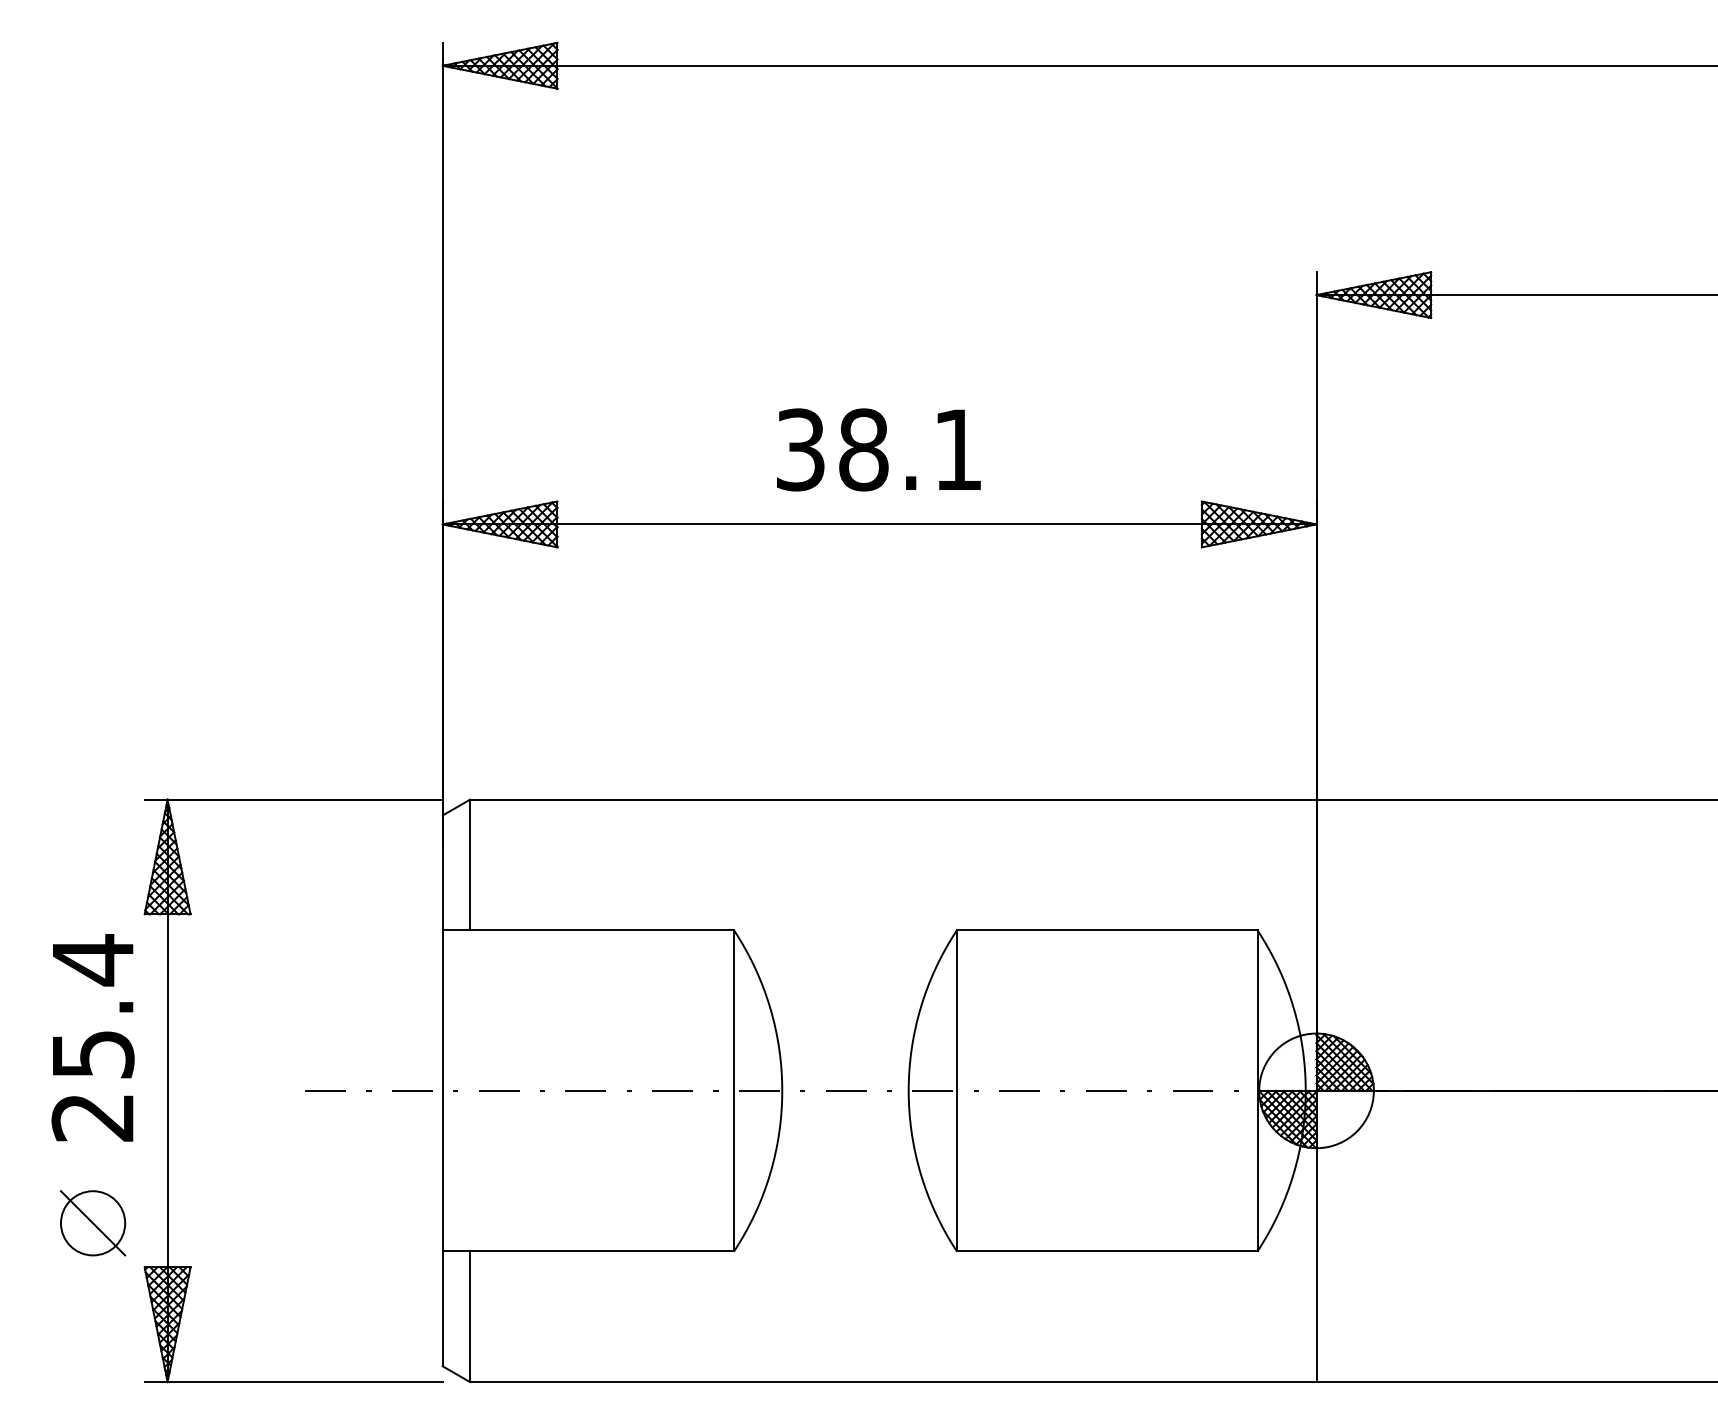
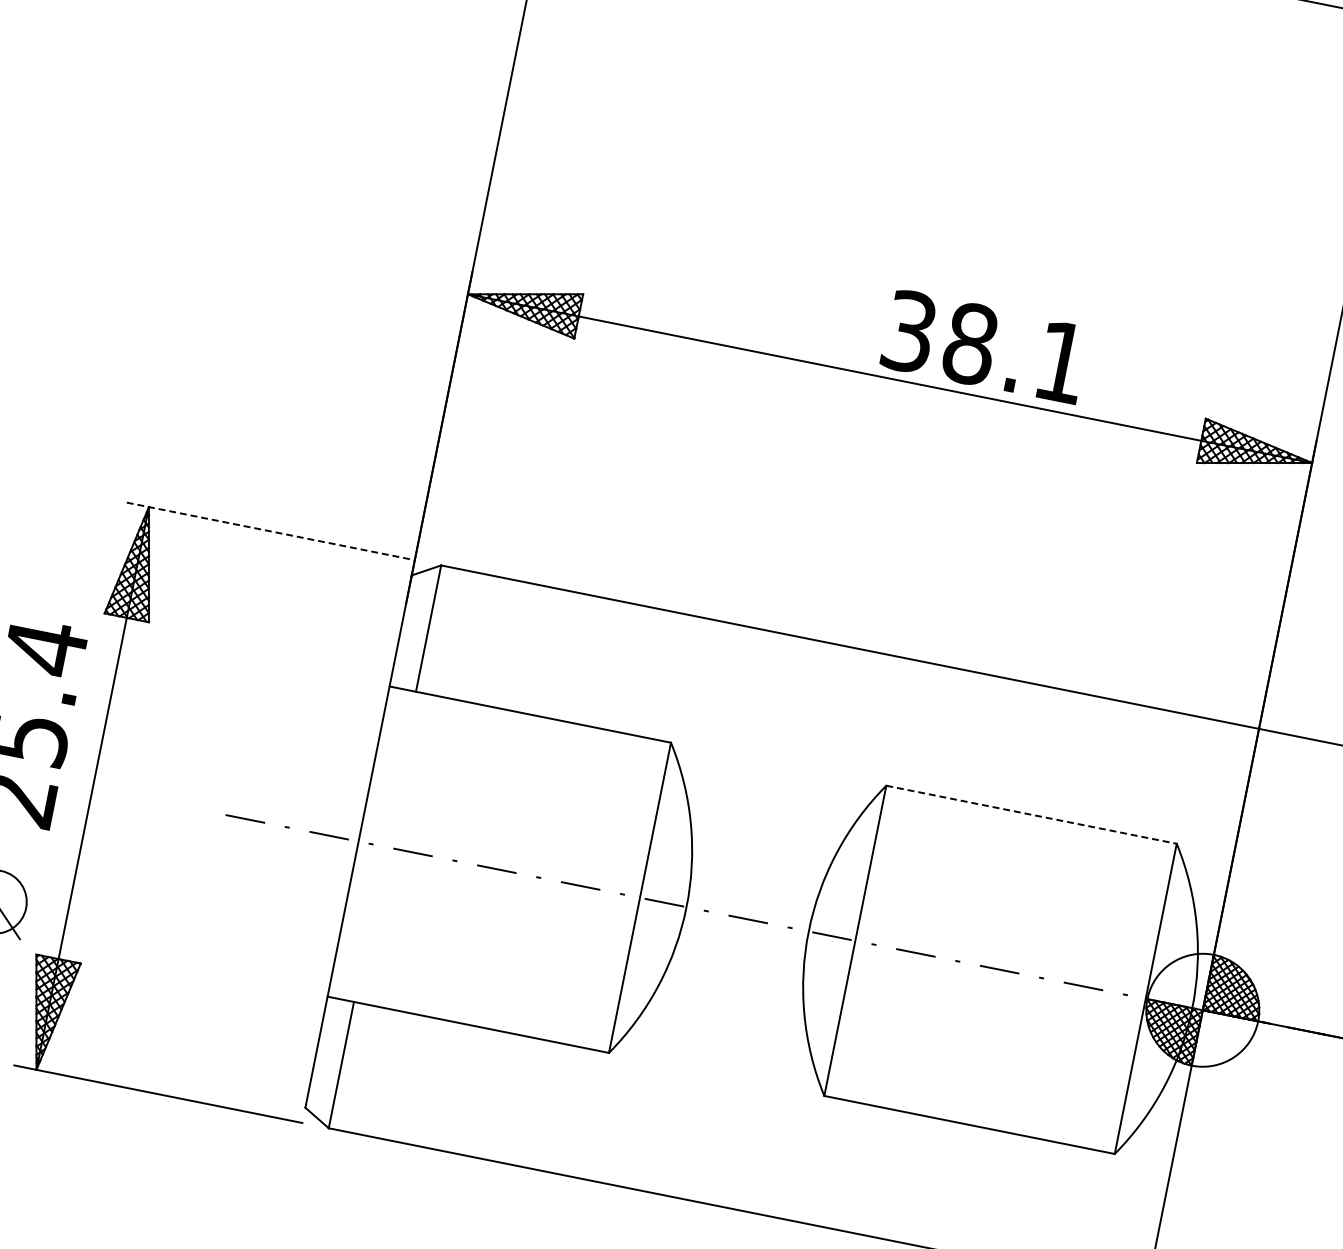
text: (878, 449) -> (984, 346), moved
line: (294, 799) -> (271, 531), solid -> dashed
line: (1107, 930) -> (1031, 814), solid -> dashed

